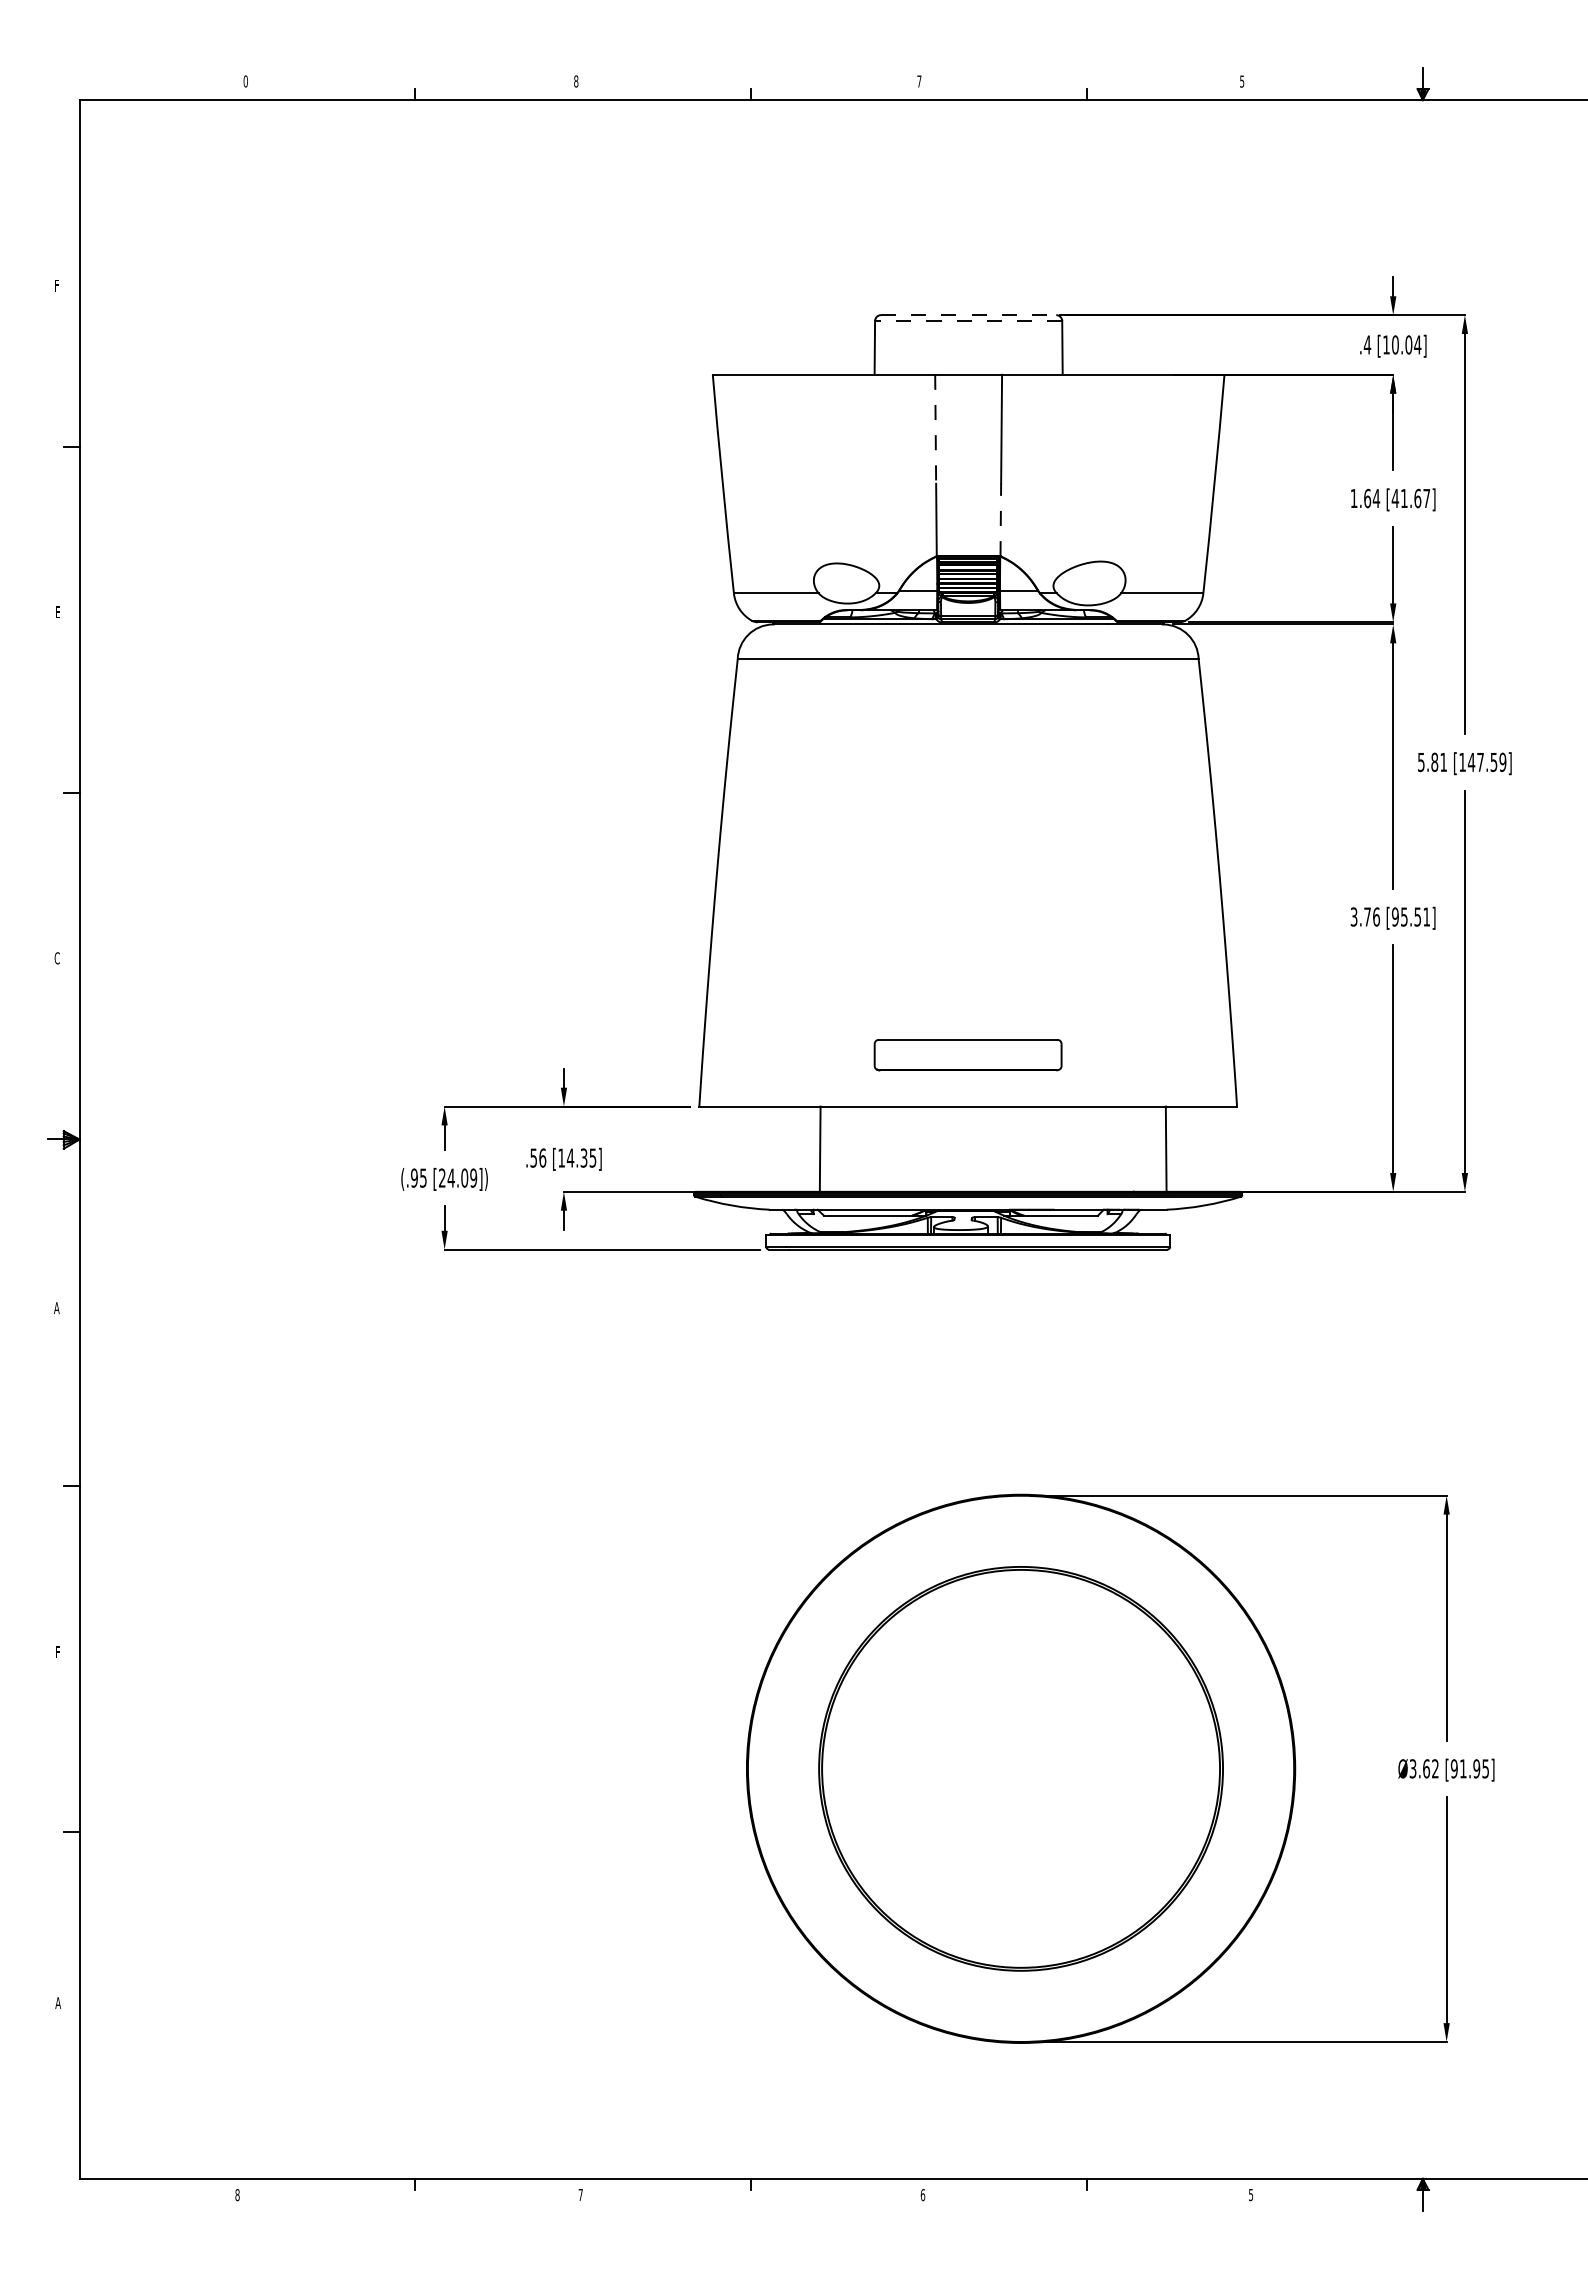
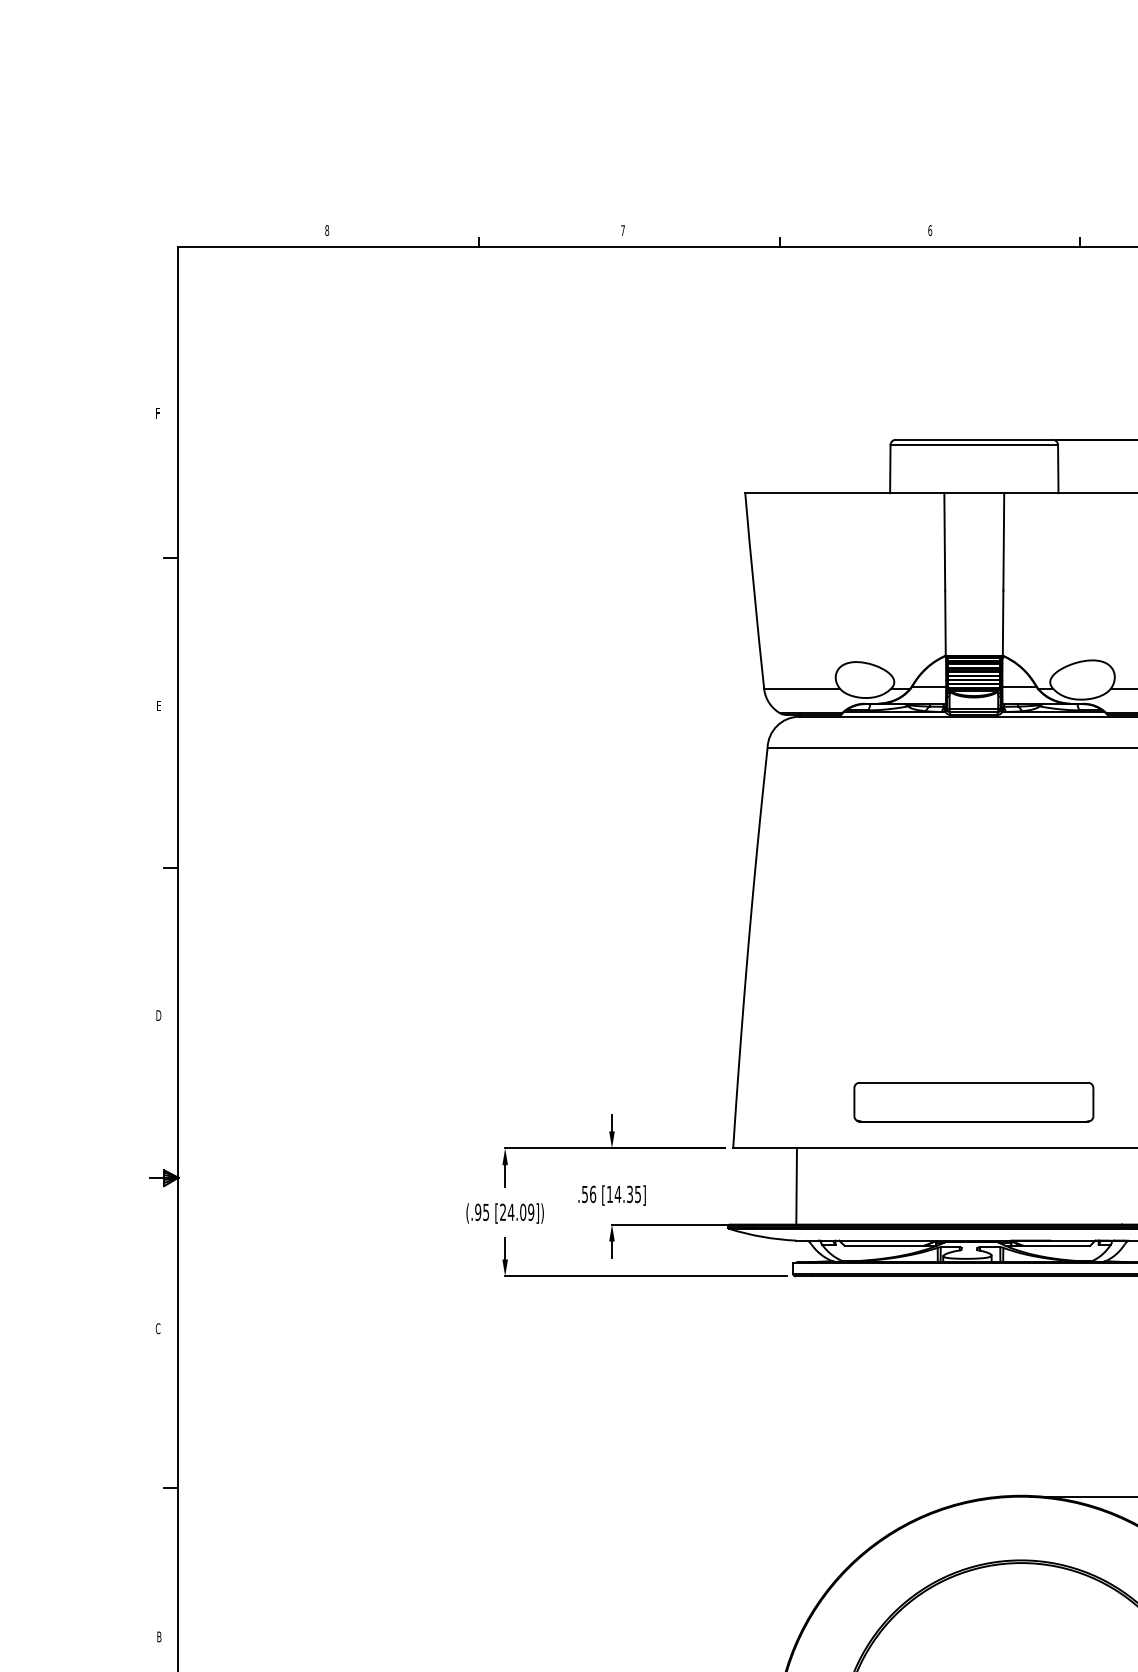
text: (245, 81) -> (326, 230), 0 -> 8
text: (576, 81) -> (623, 230), 8 -> 7
text: (919, 81) -> (930, 230), 7 -> 6
line: (968, 315) -> (974, 440), dashed -> solid
line: (968, 321) -> (974, 445), dashed -> solid
line: (935, 429) -> (944, 542), dashed -> solid
line: (1000, 519) -> (1002, 622), dashed -> solid
text: (57, 958) -> (158, 1015), C -> D
part: (967, 1054) -> (973, 1101), size x1.43
line: (819, 1148) -> (796, 1185), moved
text: (56, 1308) -> (157, 1329), A -> C
text: (58, 1652) -> (159, 1637), F -> B

